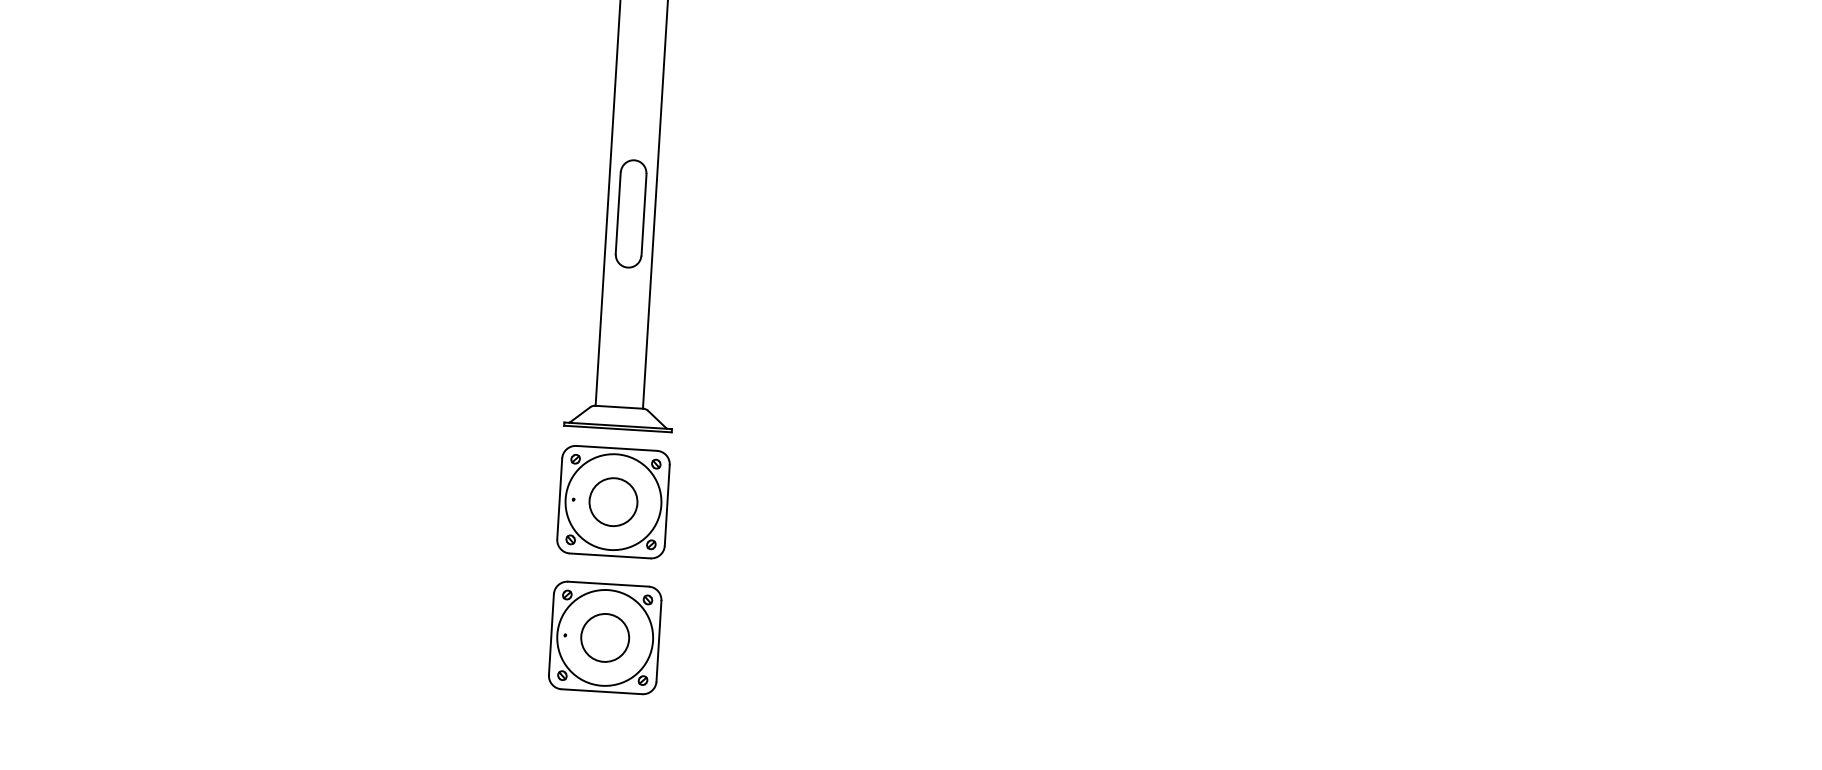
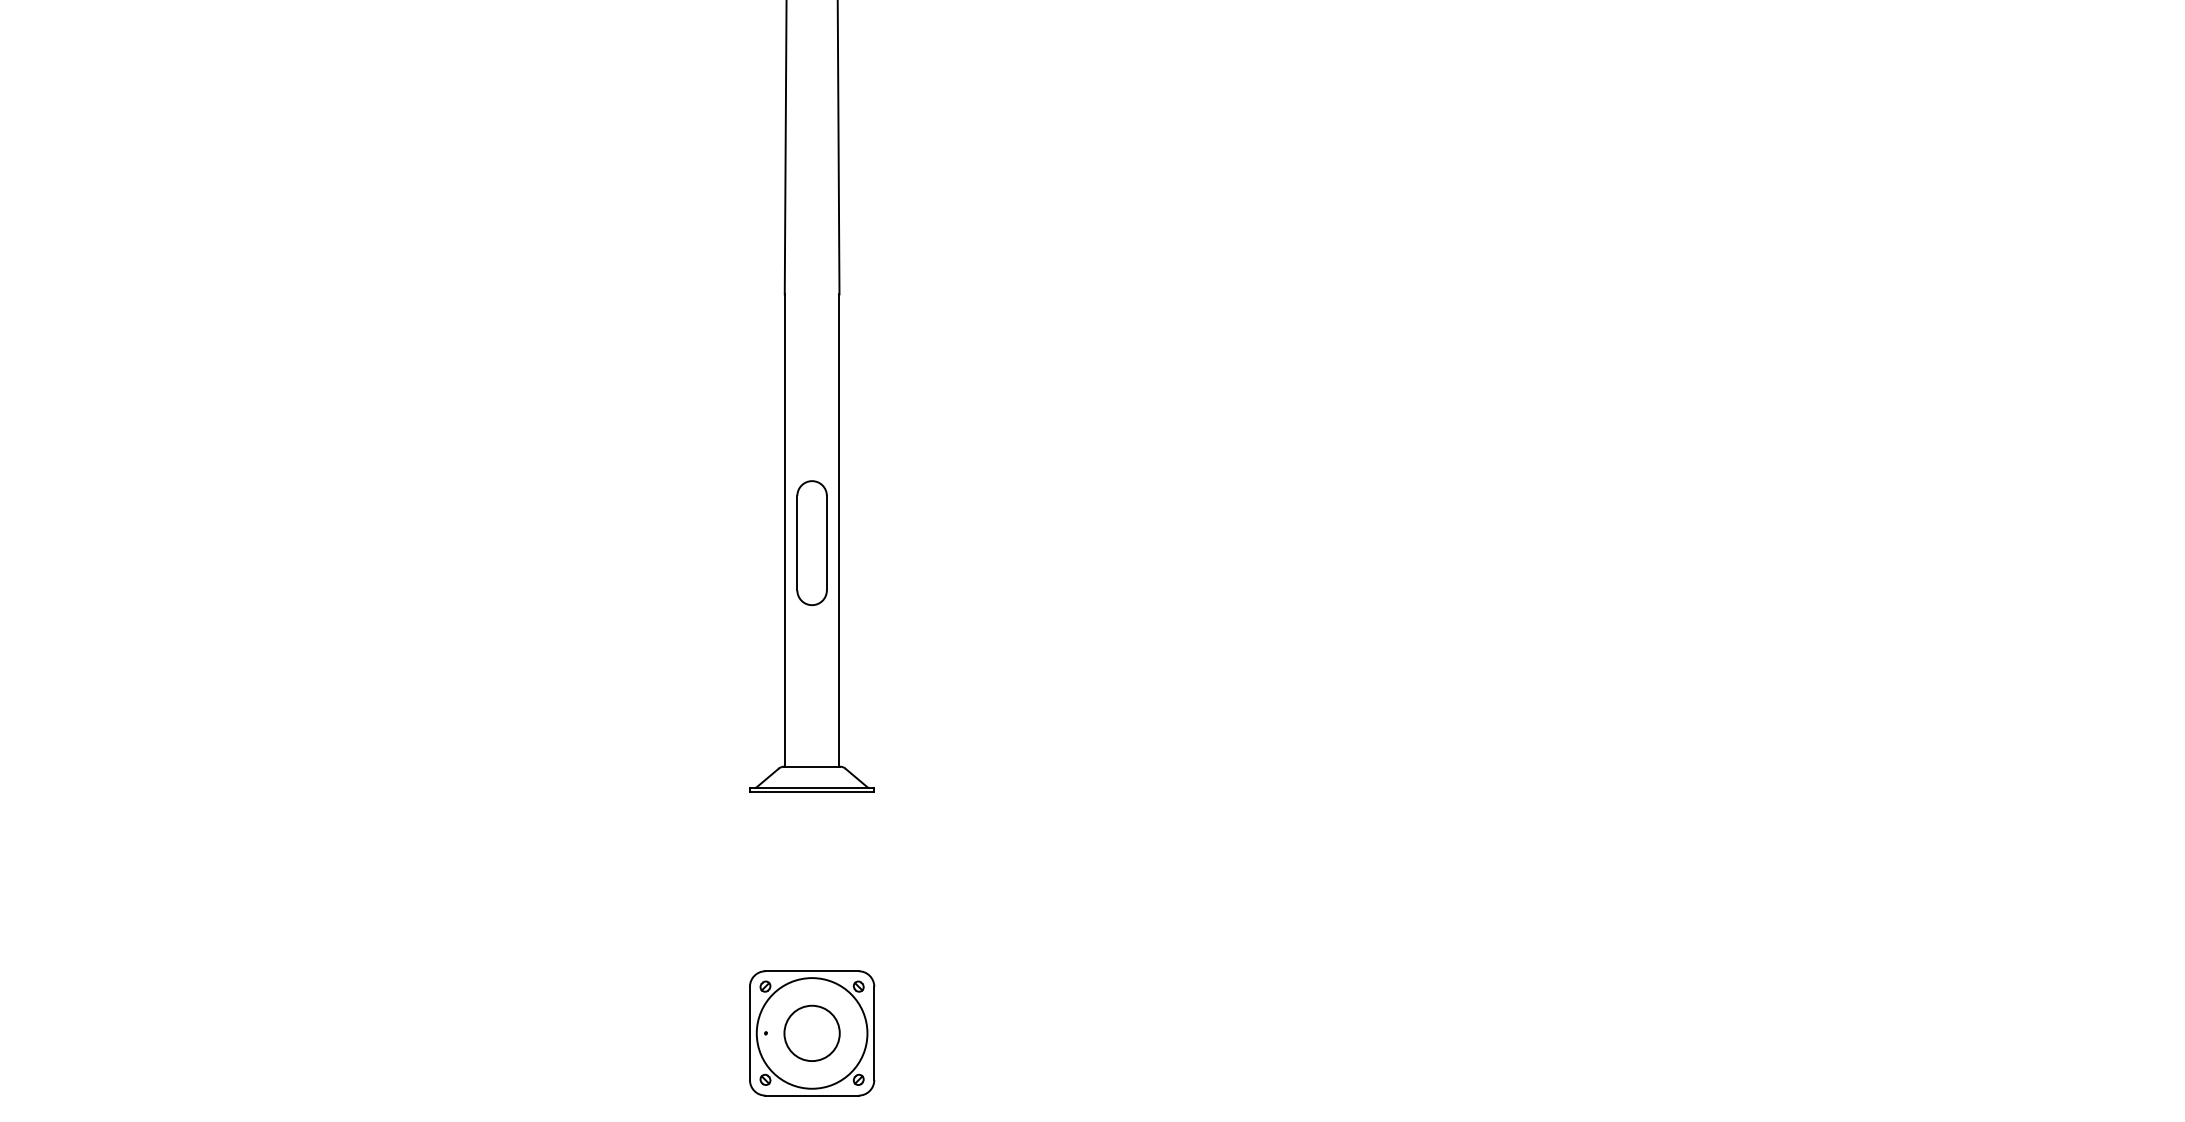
part: (613, 502) -> (812, 876), removed

